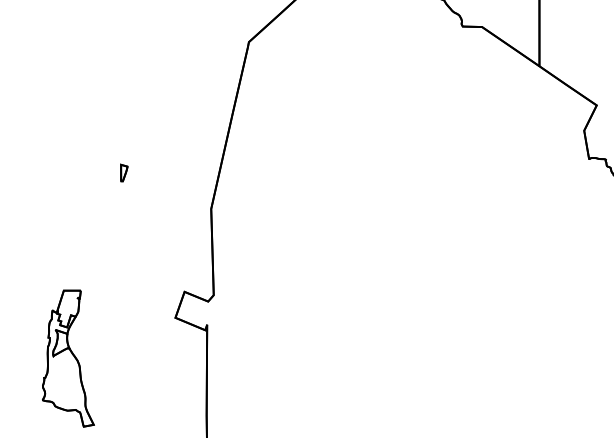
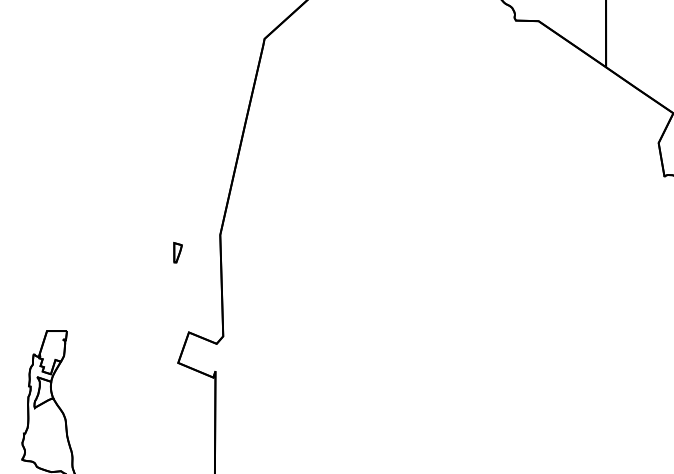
part: (124, 172) -> (178, 252), moved

